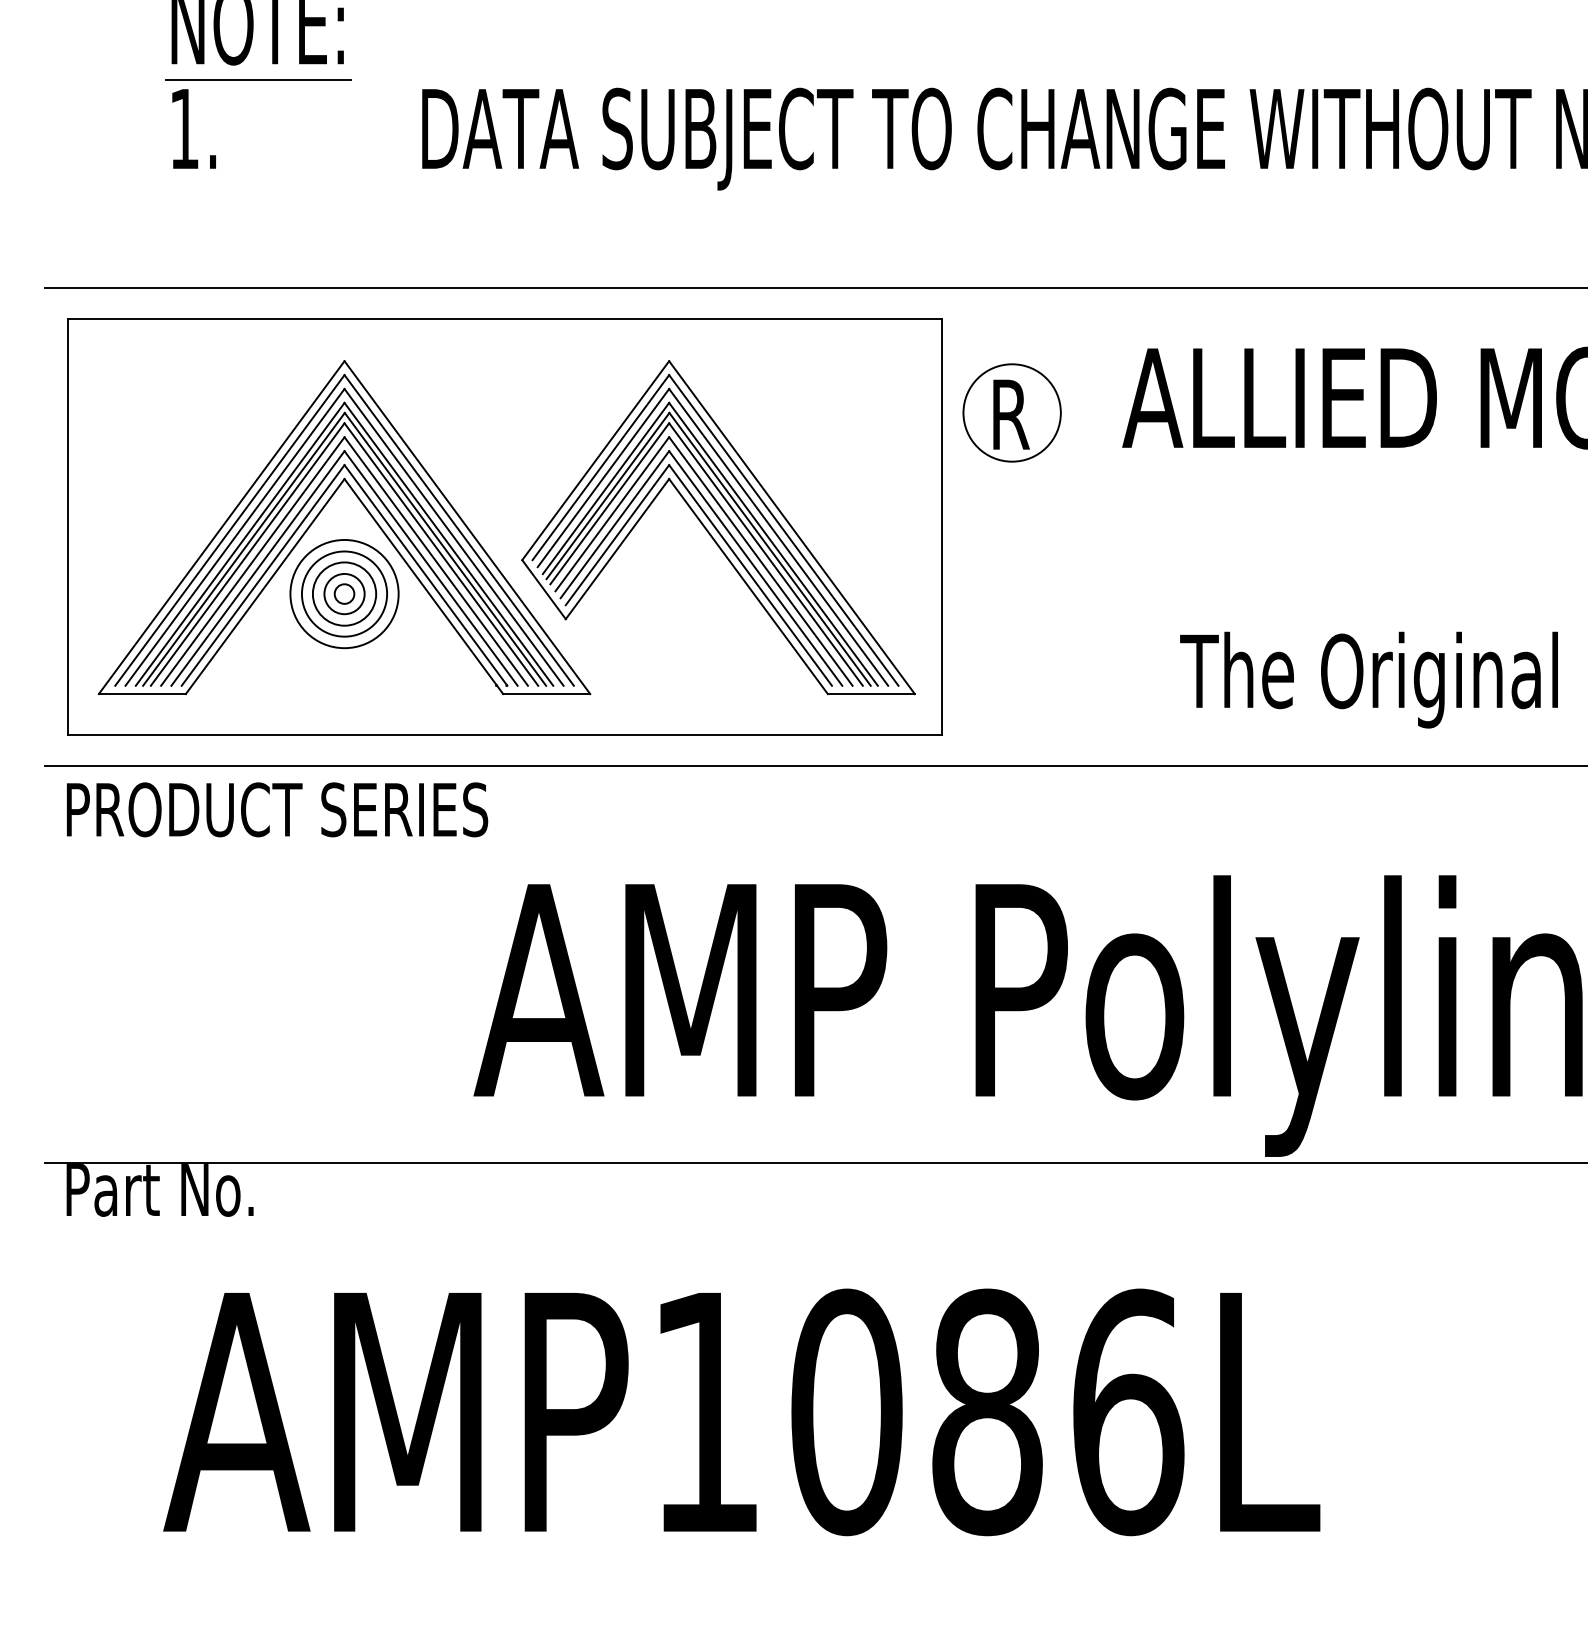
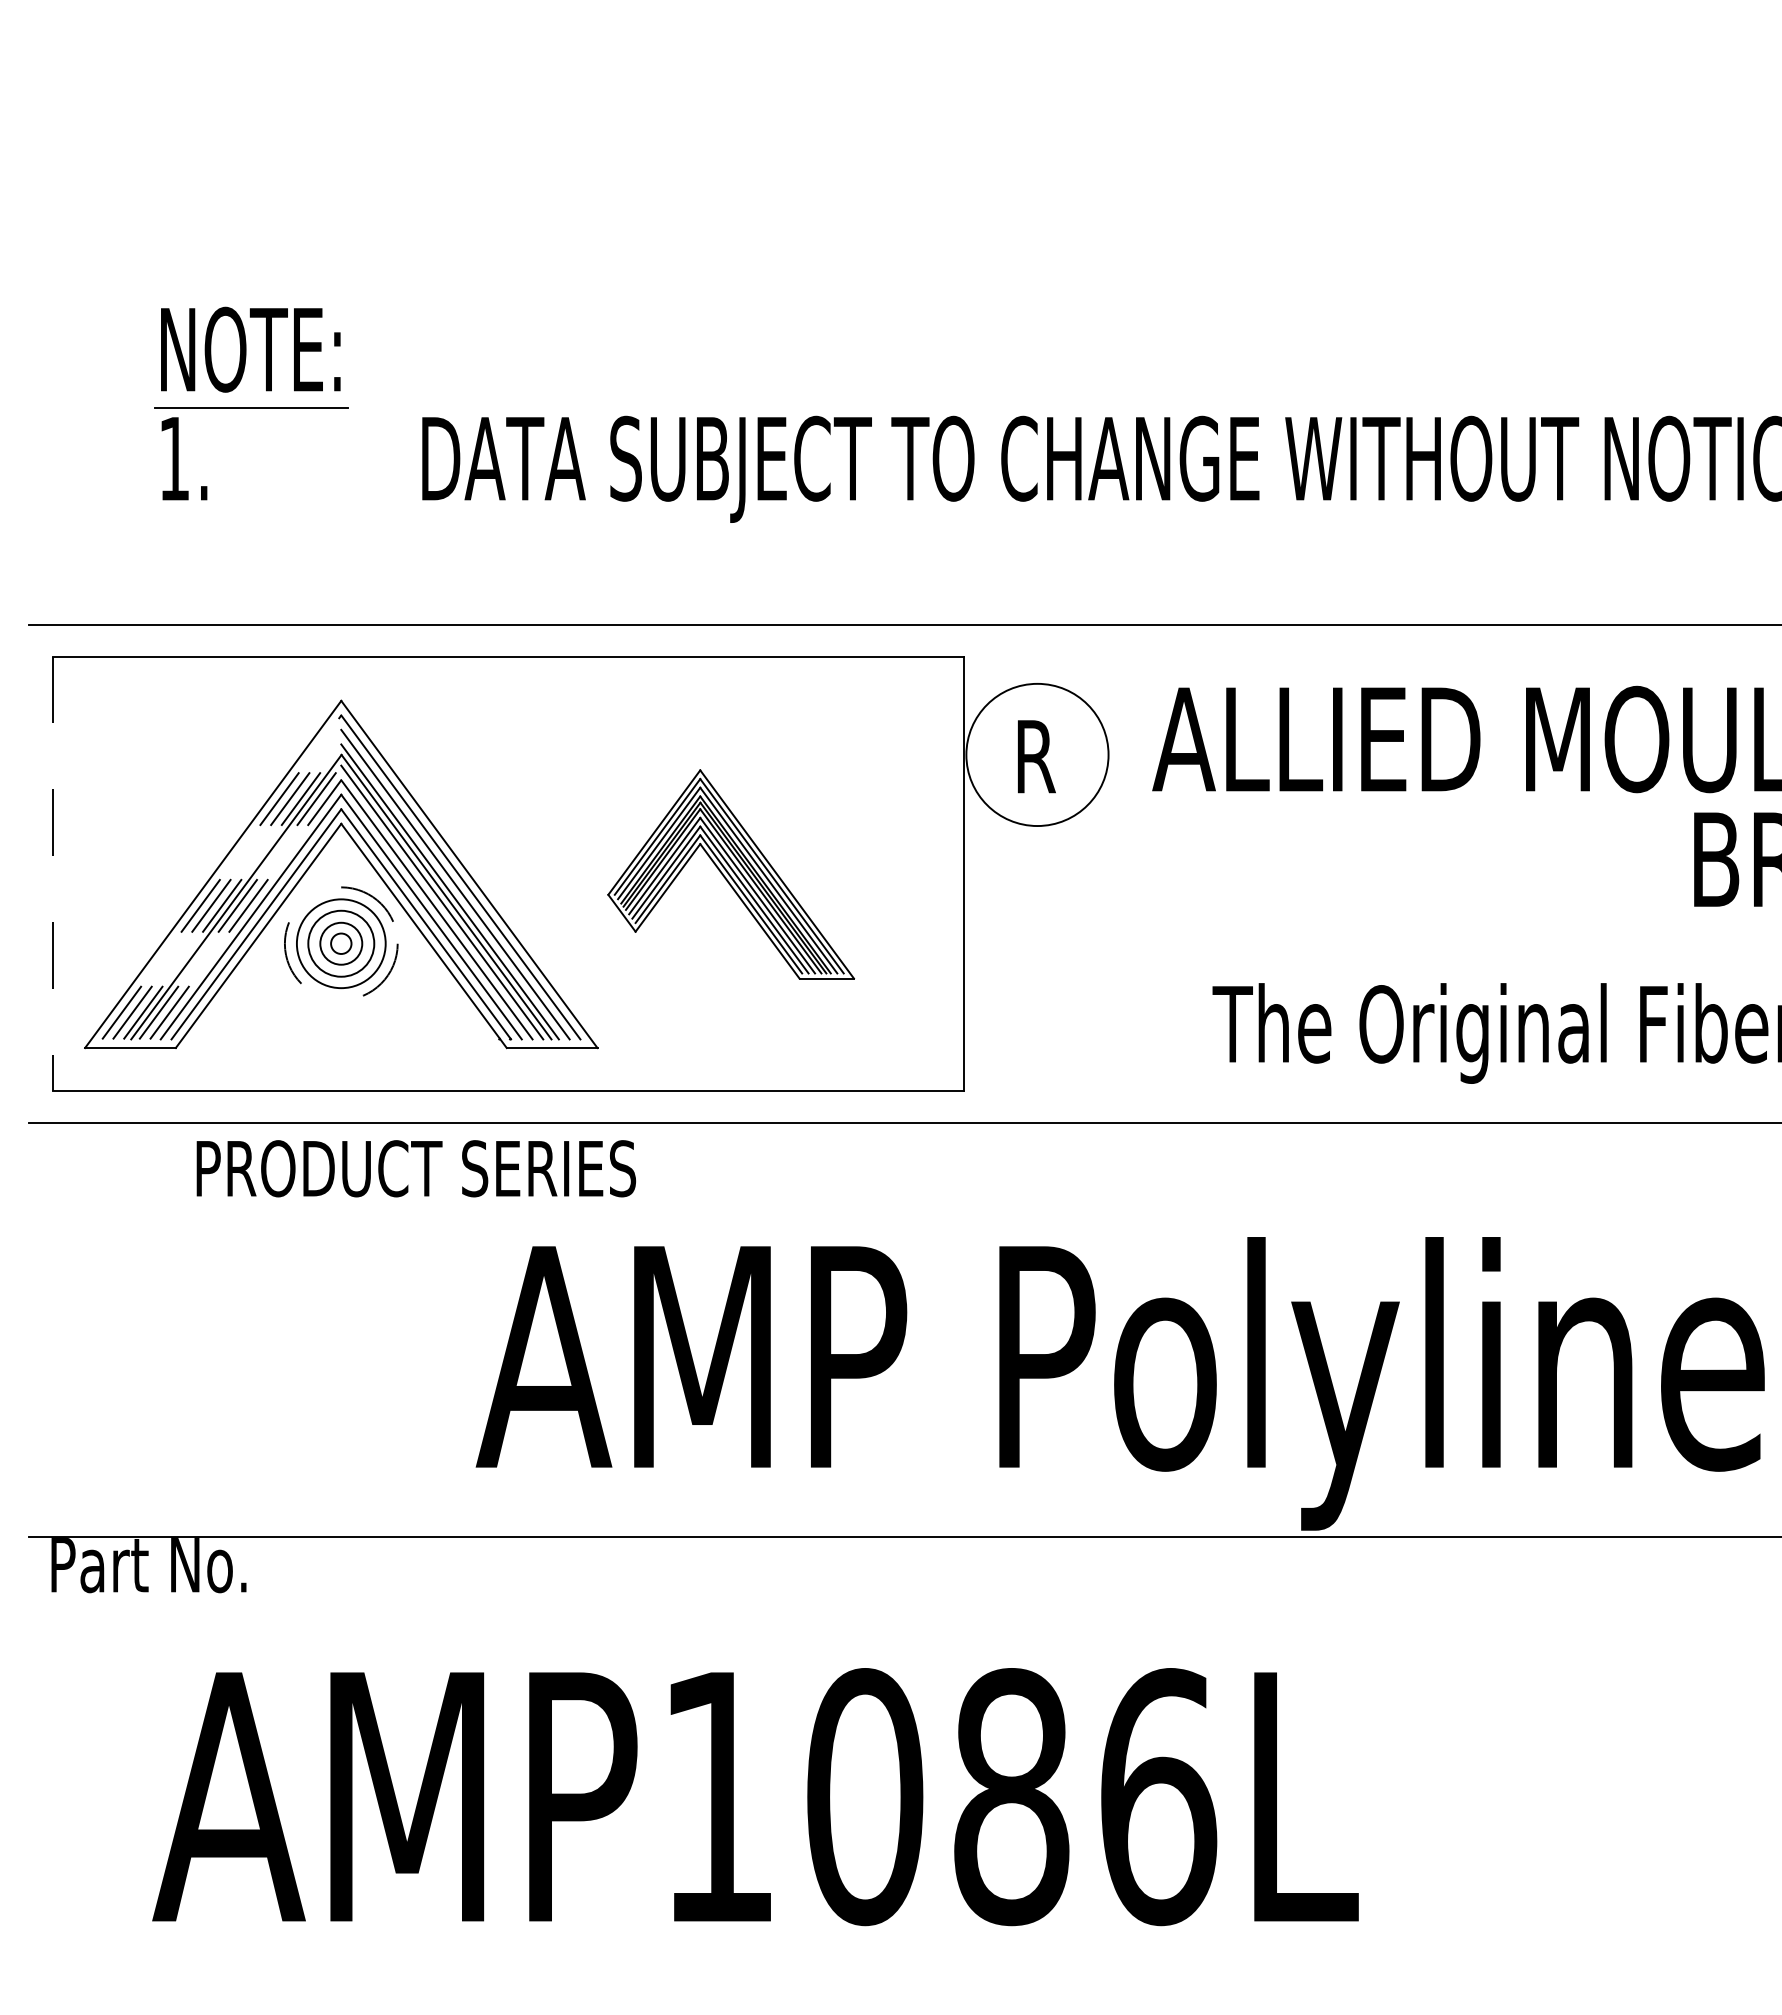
circle: (1012, 412) -> (1037, 754), size x1.4
line: (67, 527) -> (52, 874), solid -> dashed
part: (717, 527) -> (730, 874), size x0.6
line: (230, 530) -> (222, 877), solid -> dashed
line: (235, 537) -> (227, 884), solid -> dashed
line: (240, 543) -> (232, 891), solid -> dashed
line: (247, 554) -> (240, 902), solid -> dashed
line: (252, 561) -> (245, 909), solid -> dashed
circle: (343, 593) -> (340, 943), solid -> dashed
text: (277, 809) -> (416, 1168), moved

